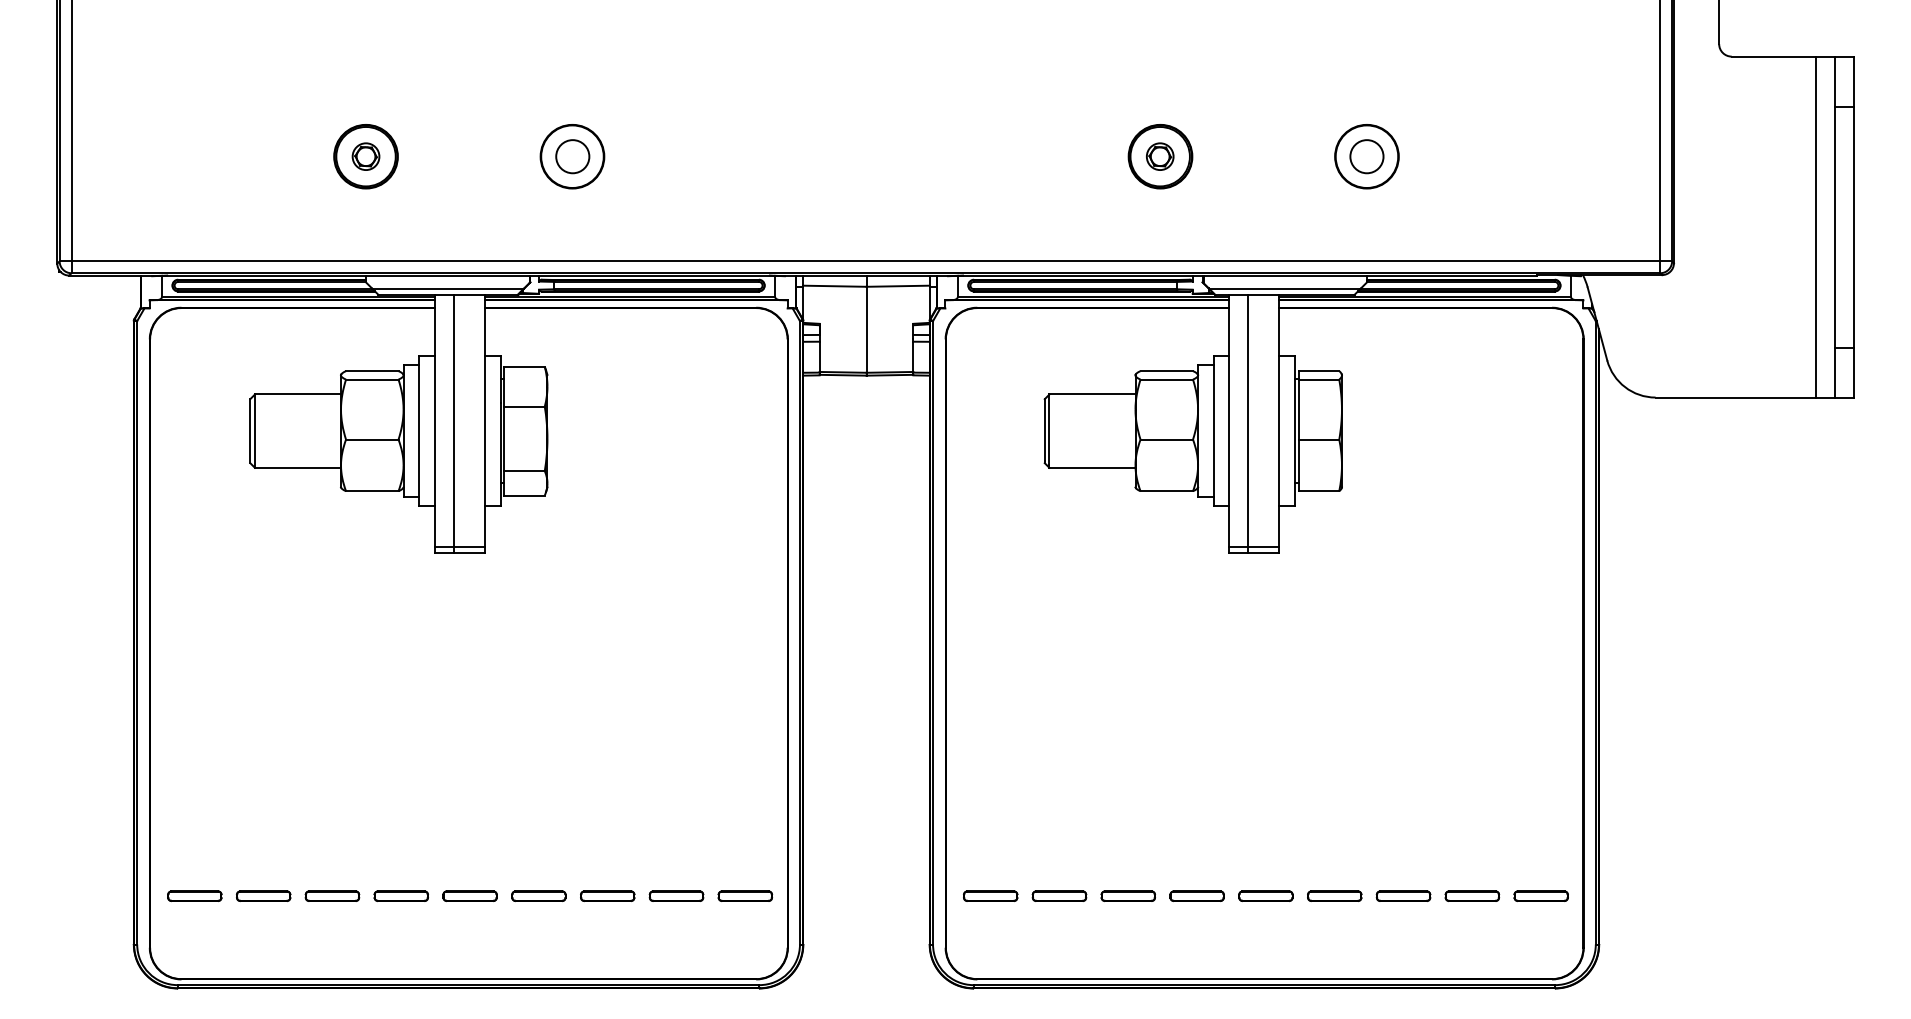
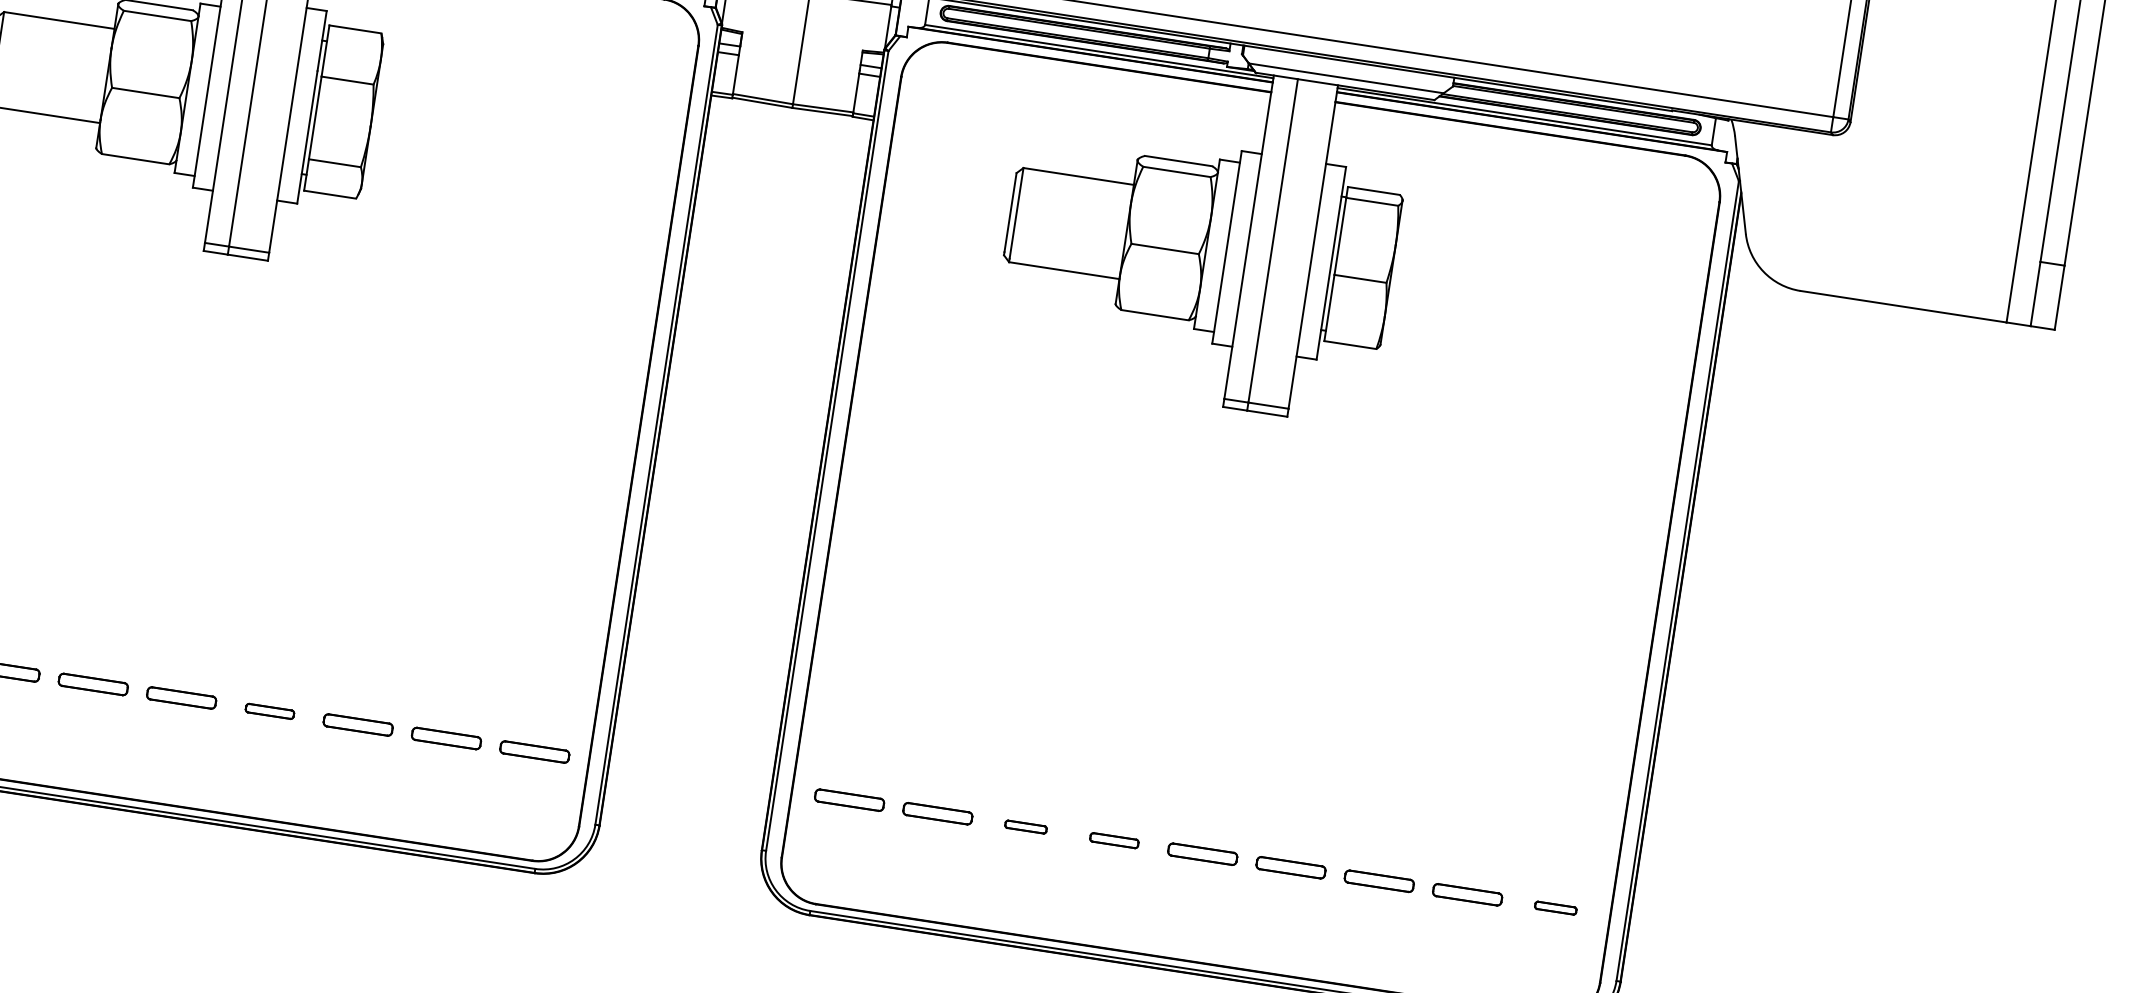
part: (538, 895) -> (269, 710), size x0.7
part: (1127, 895) -> (1025, 826), size x0.6
part: (1196, 895) -> (1113, 839), size x0.7
part: (1540, 895) -> (1555, 907), size x0.6

